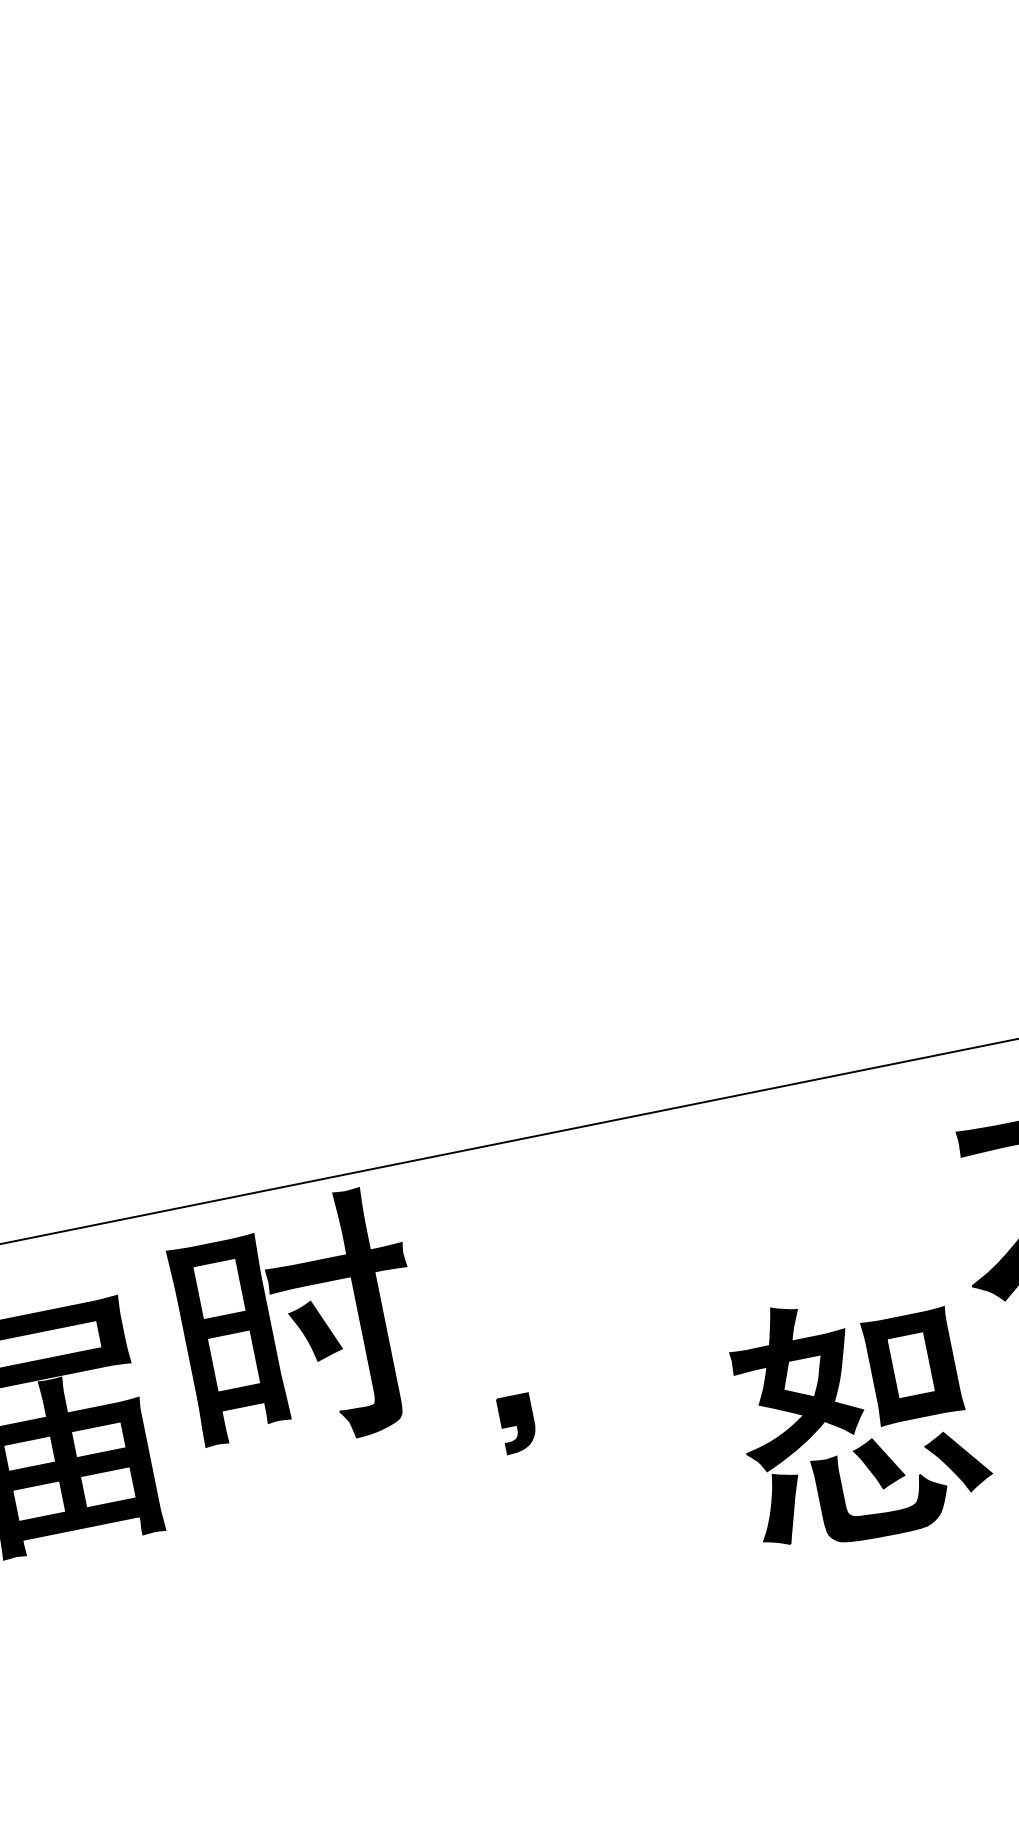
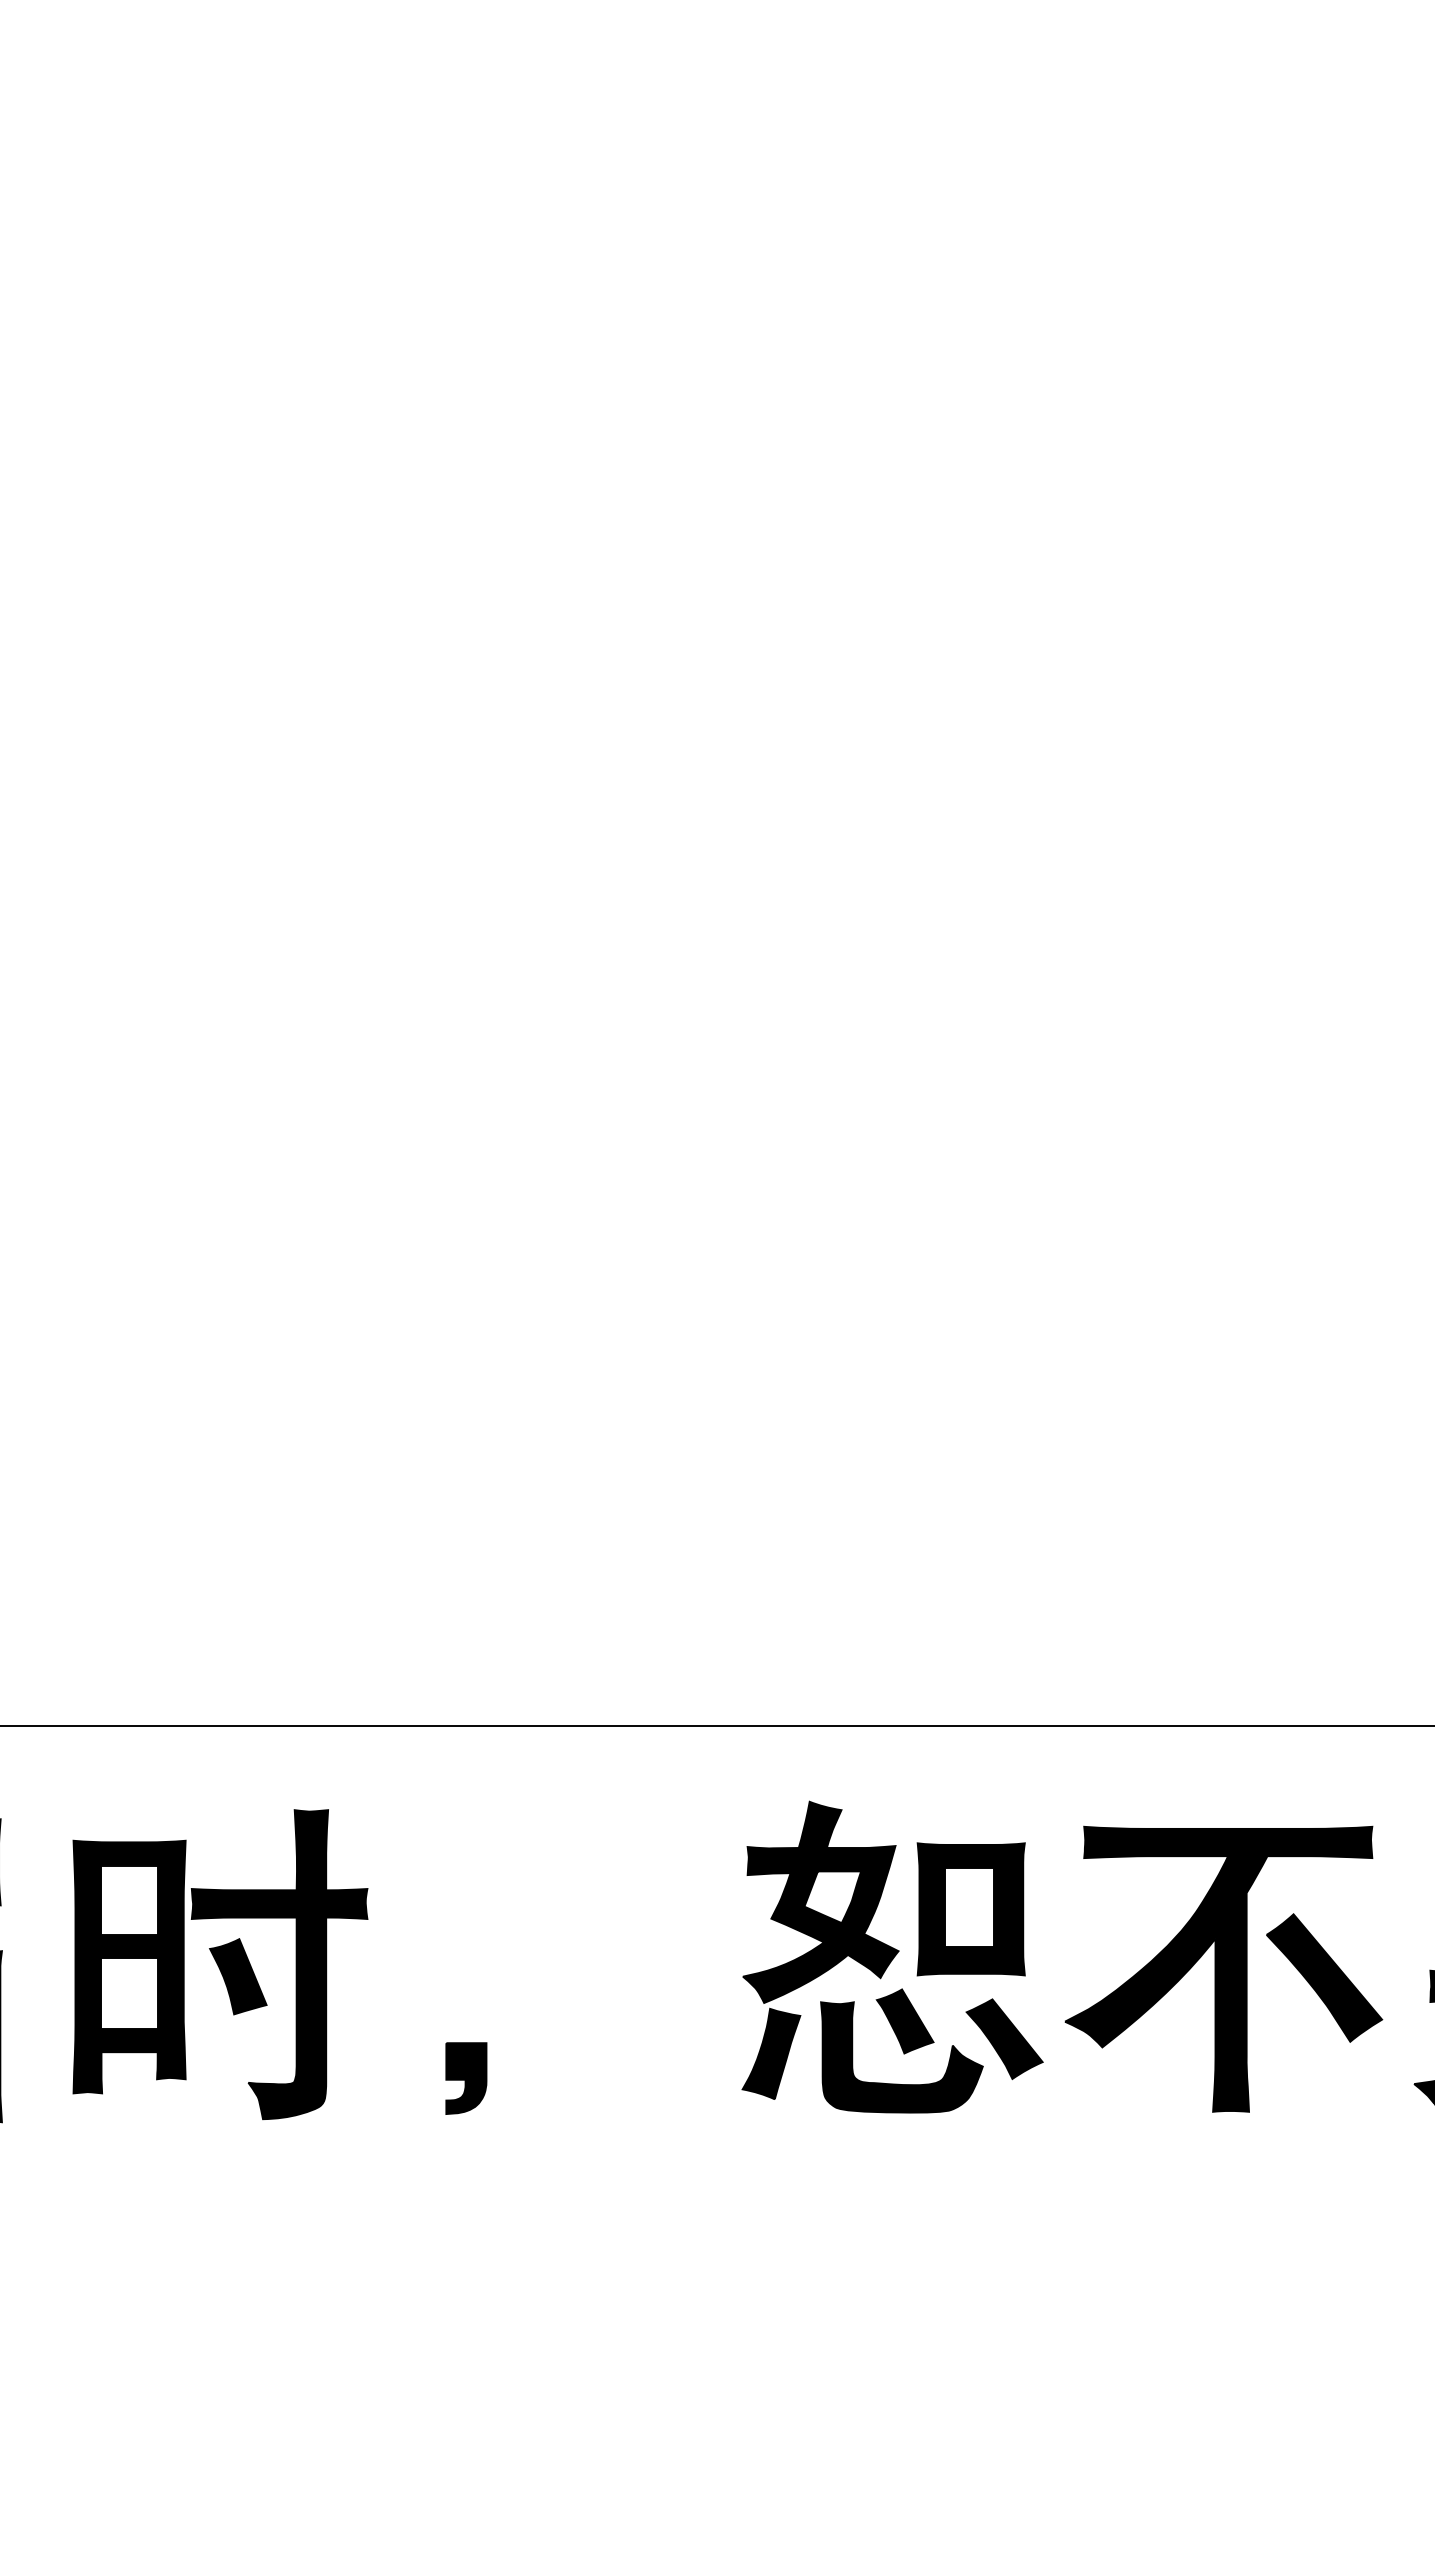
part: (299, 1324) -> (220, 1964), moved
part: (859, 1415) -> (892, 1956), moved

